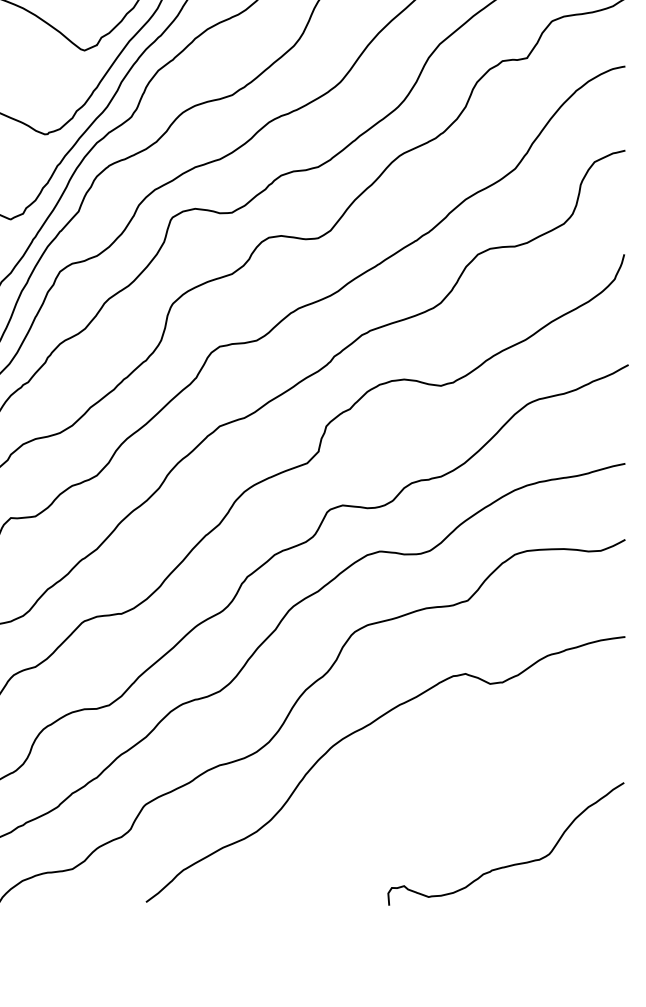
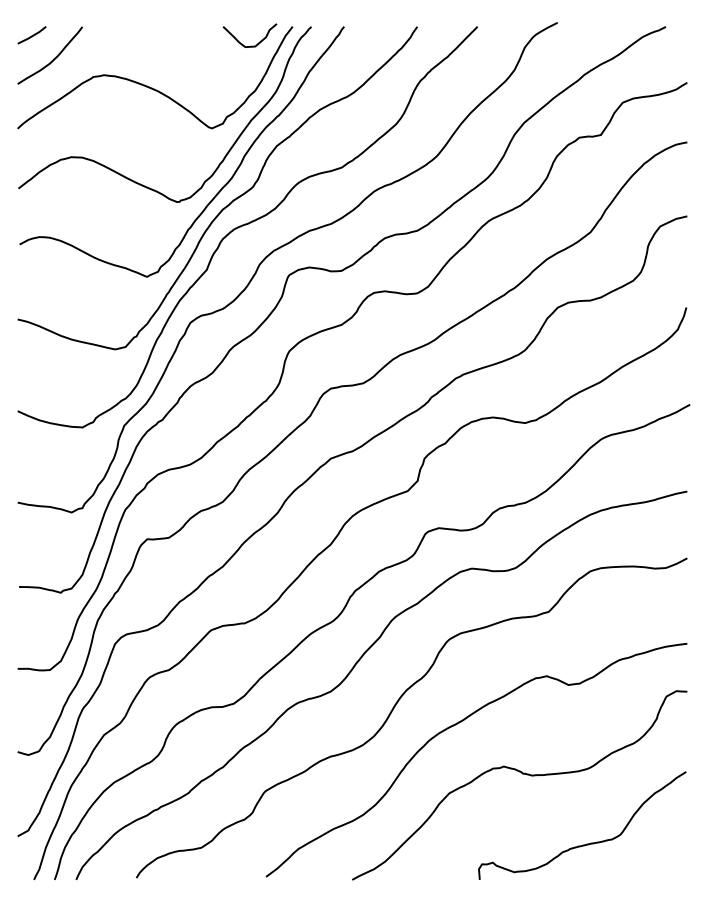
curve: (437, 785) -> (522, 774), added

